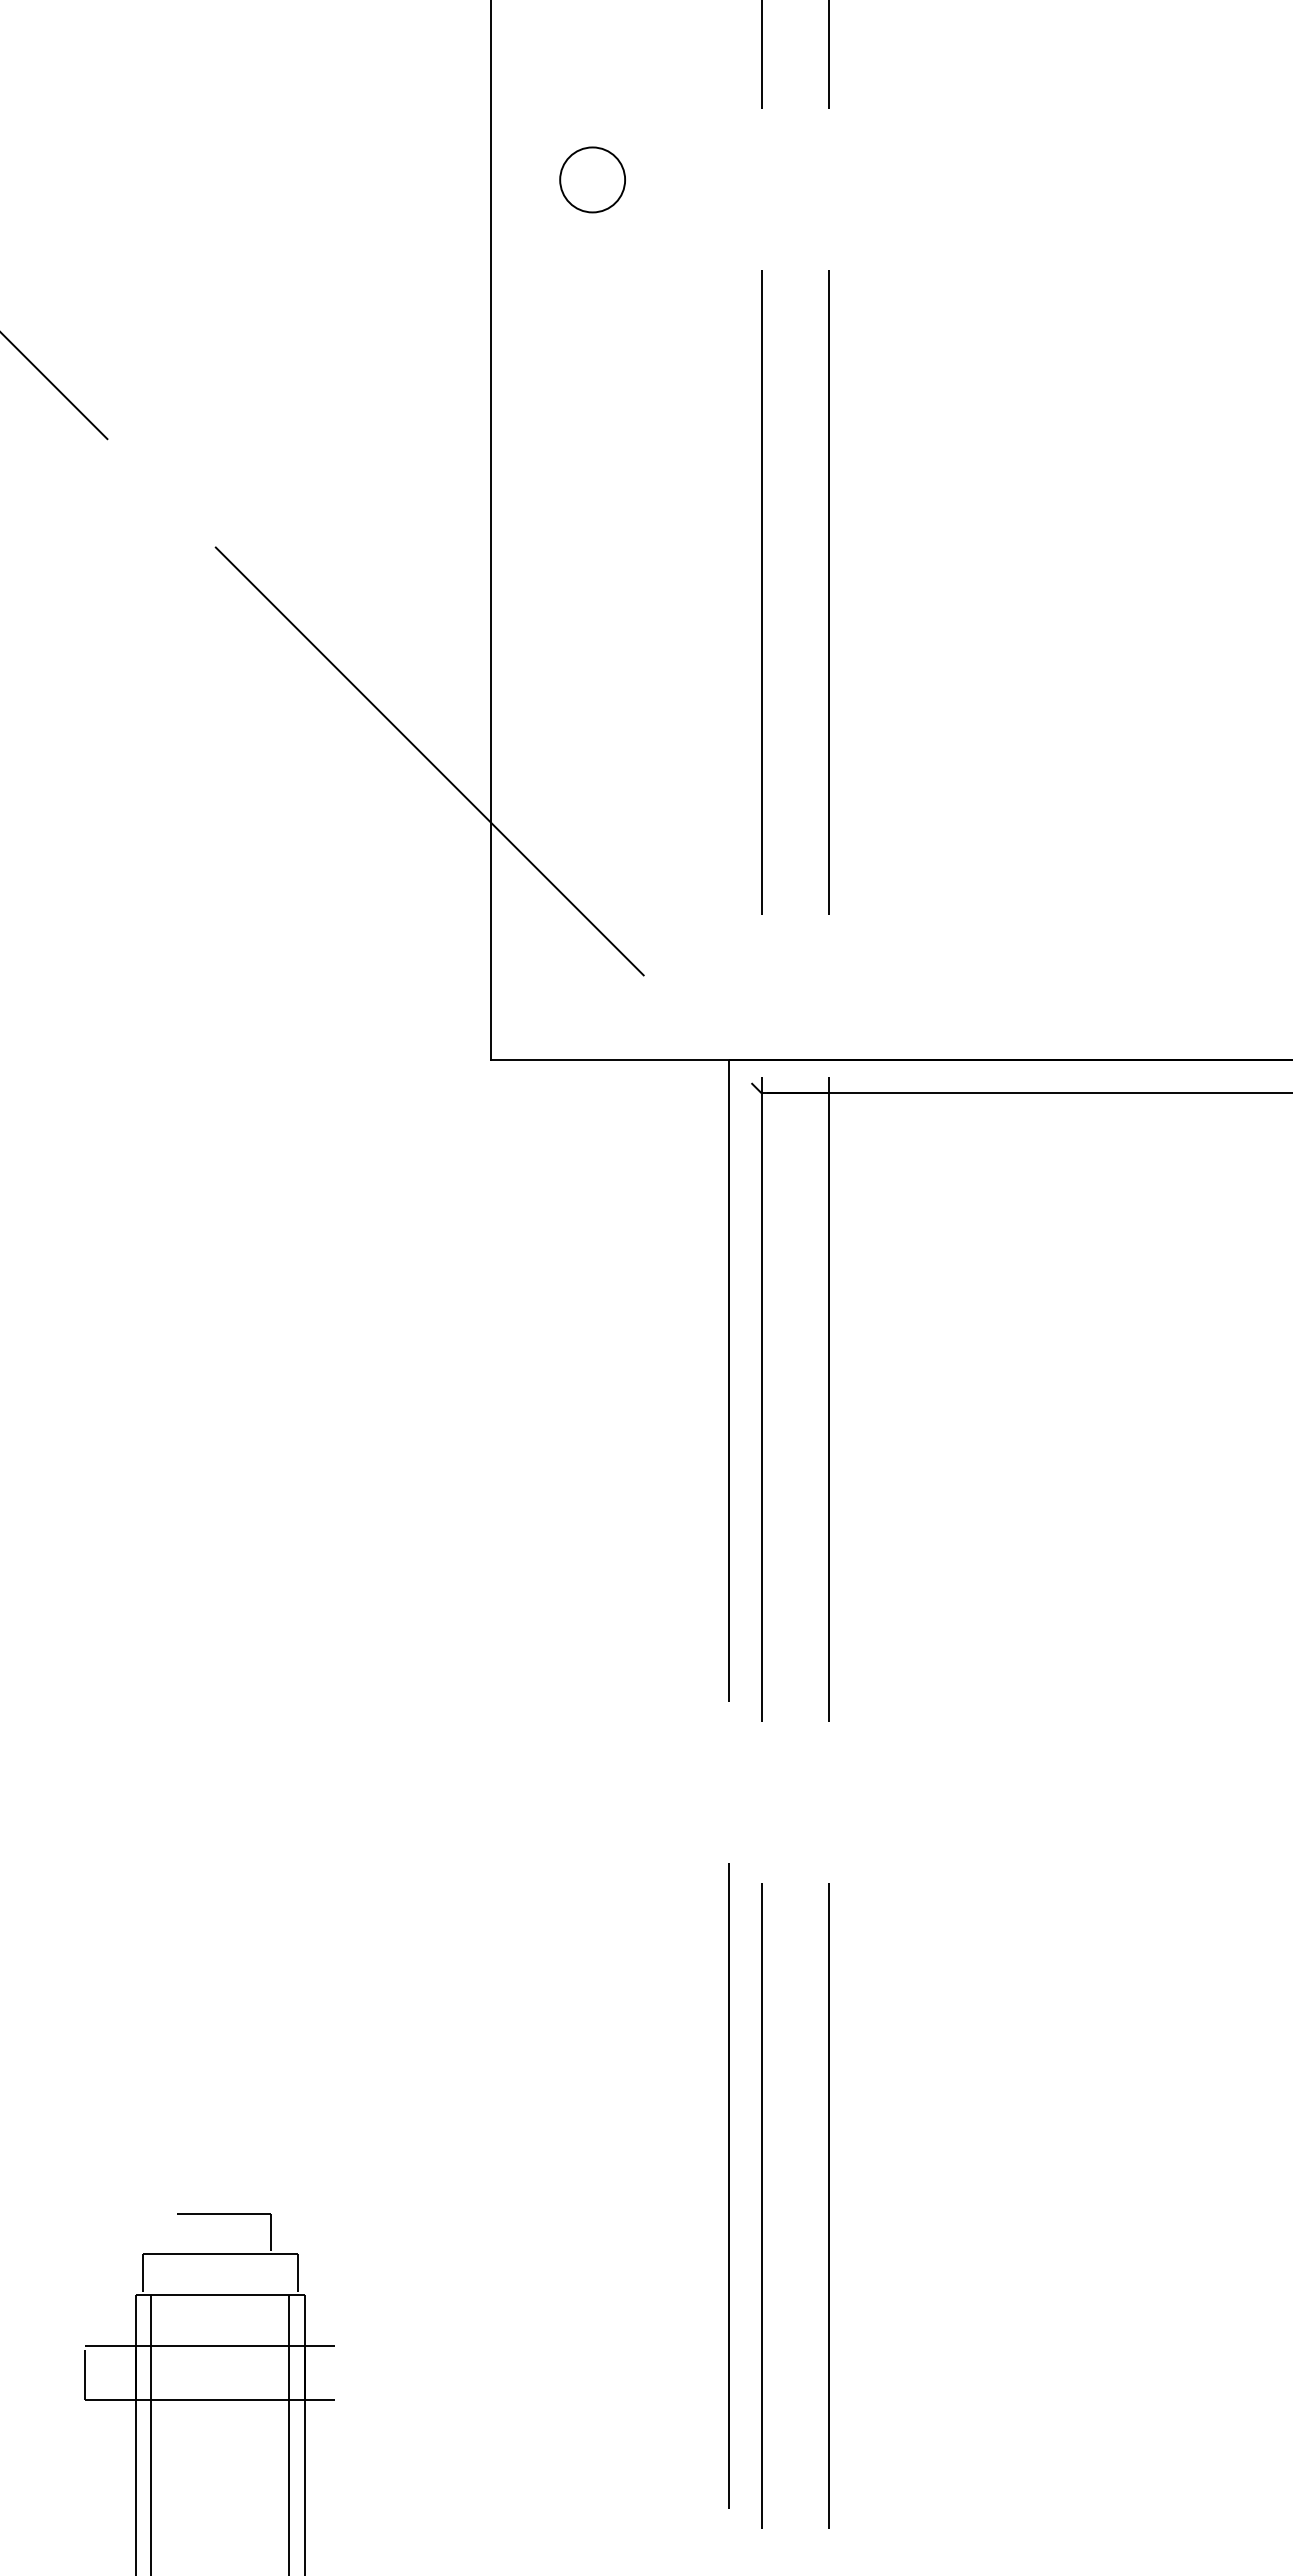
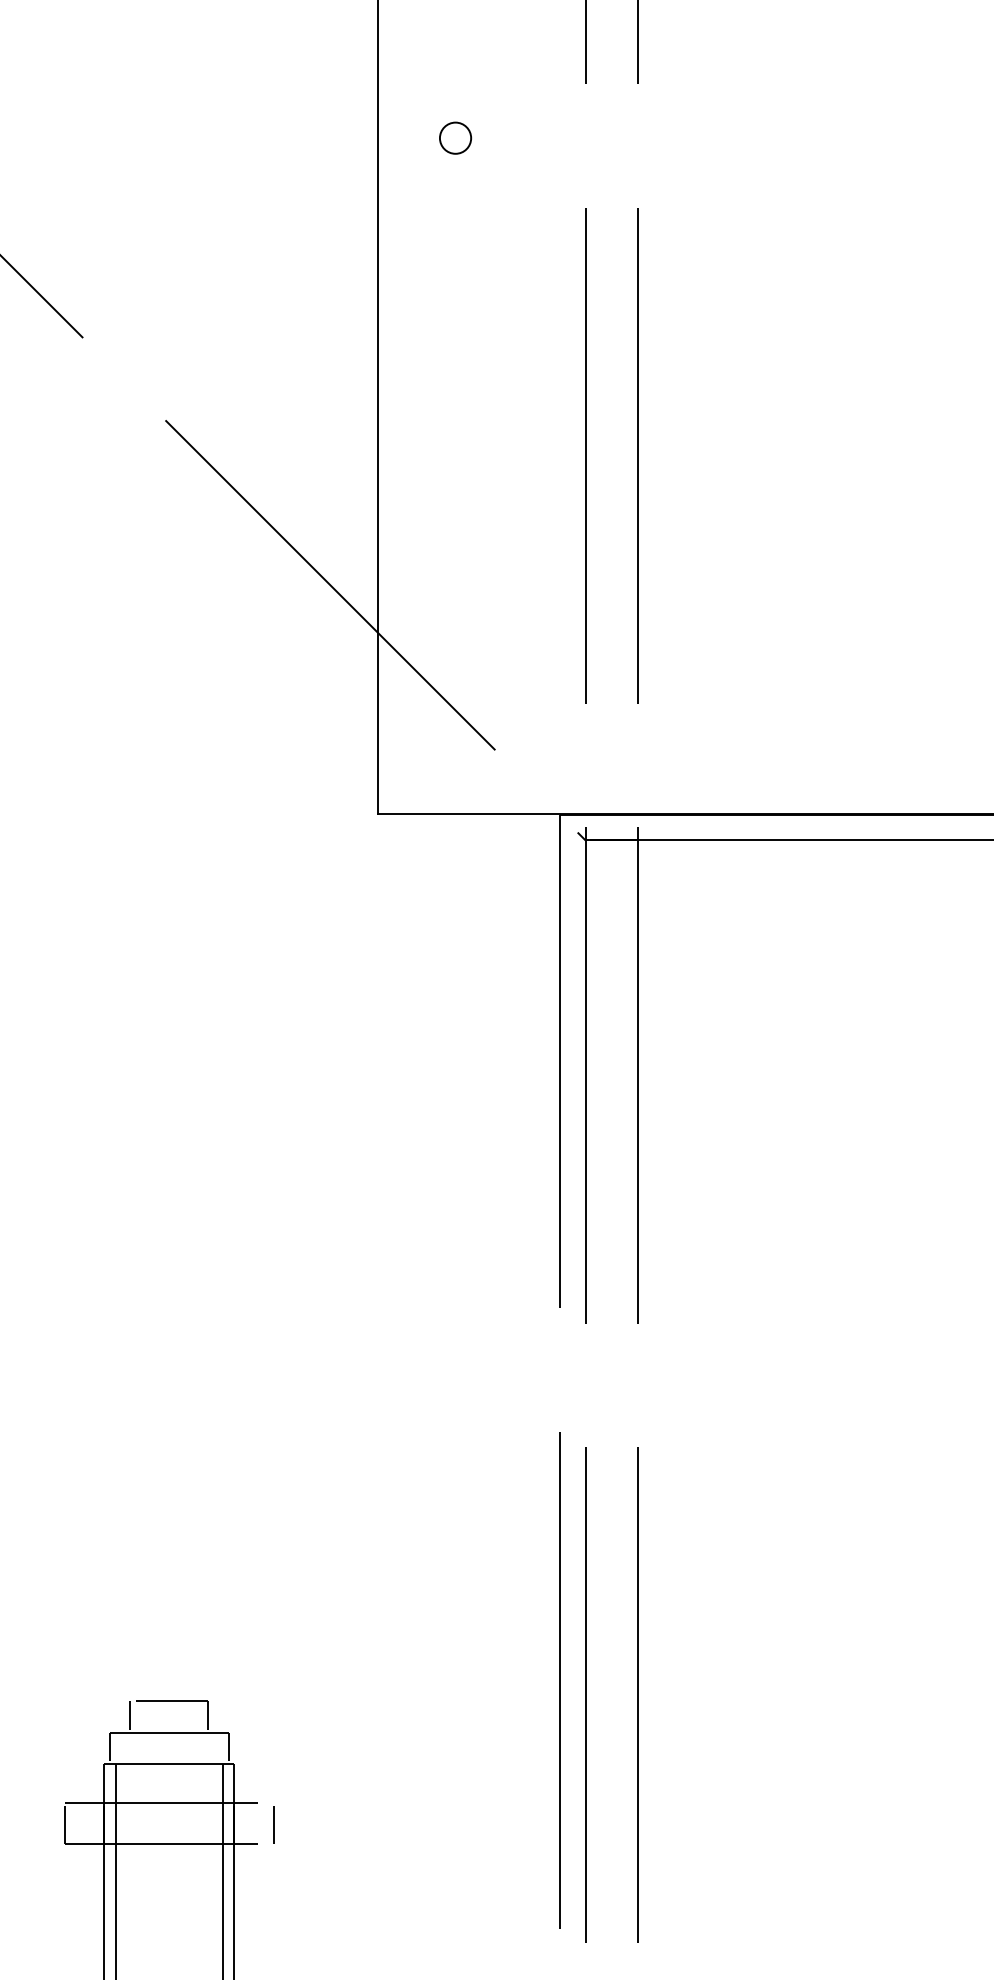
circle: (592, 179) -> (455, 138), size x0.62
line: (169, 2233) -> (130, 1716), added
line: (355, 2374) -> (273, 1825), added

